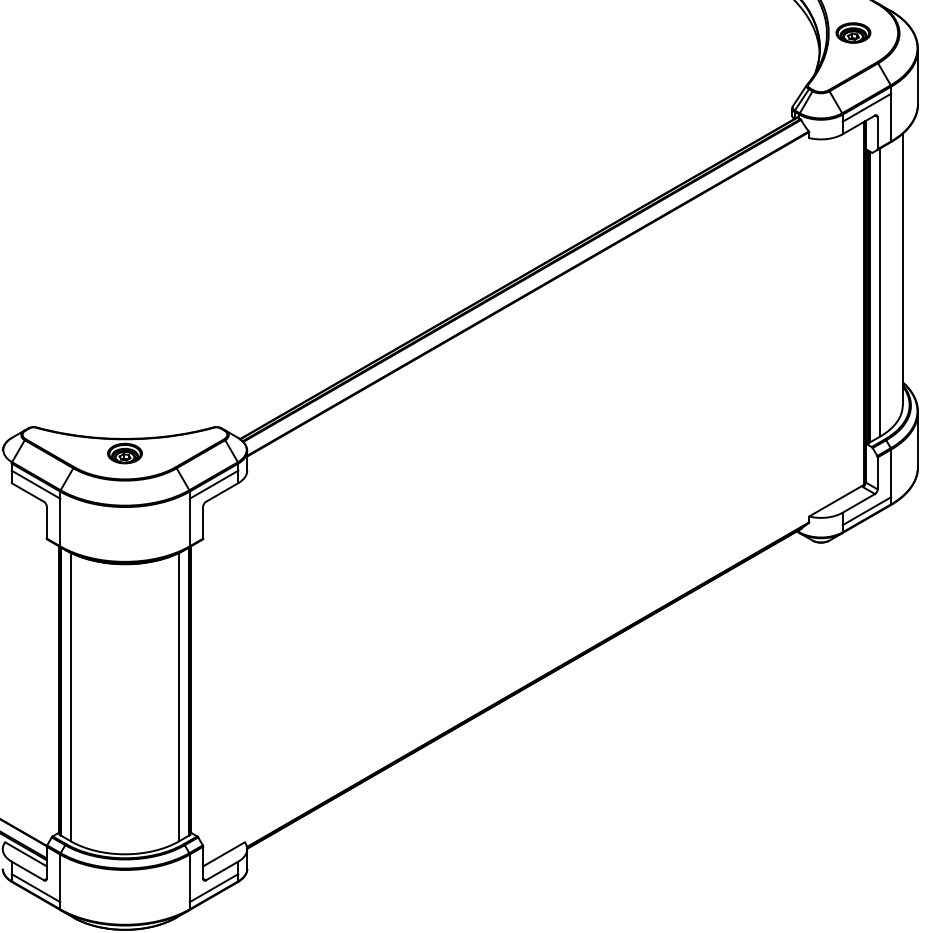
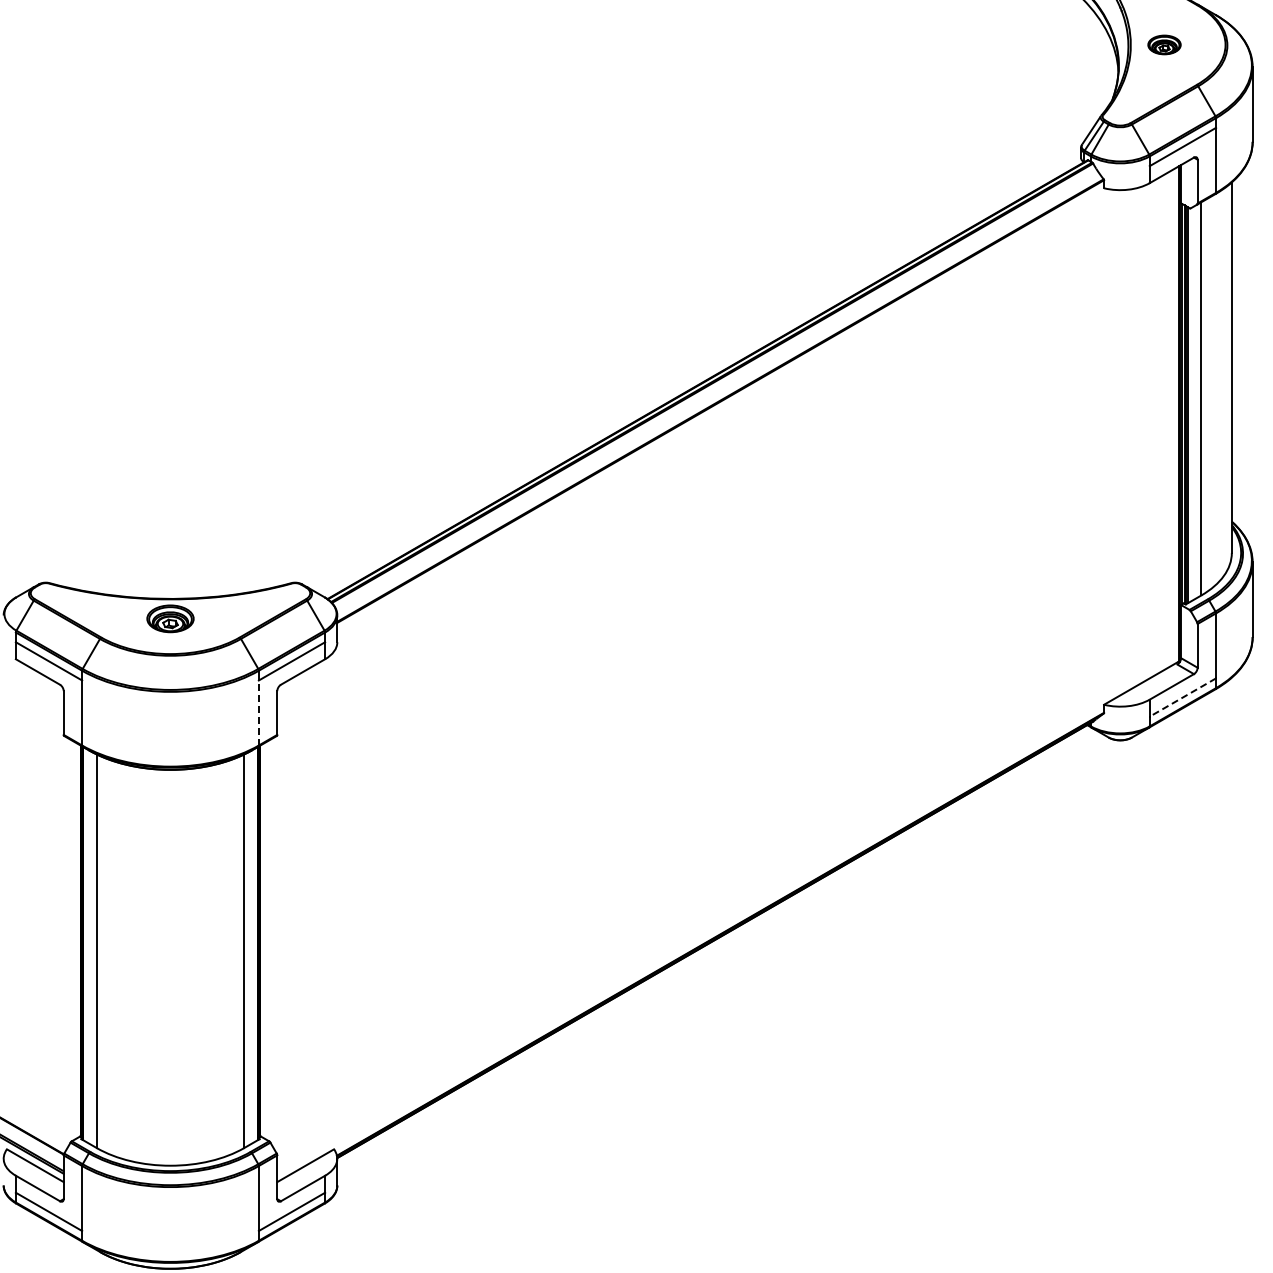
part: (853, 32) -> (1164, 44), size x0.7
line: (866, 511) -> (1182, 697), solid -> dashed
line: (189, 522) -> (258, 713), solid -> dashed

